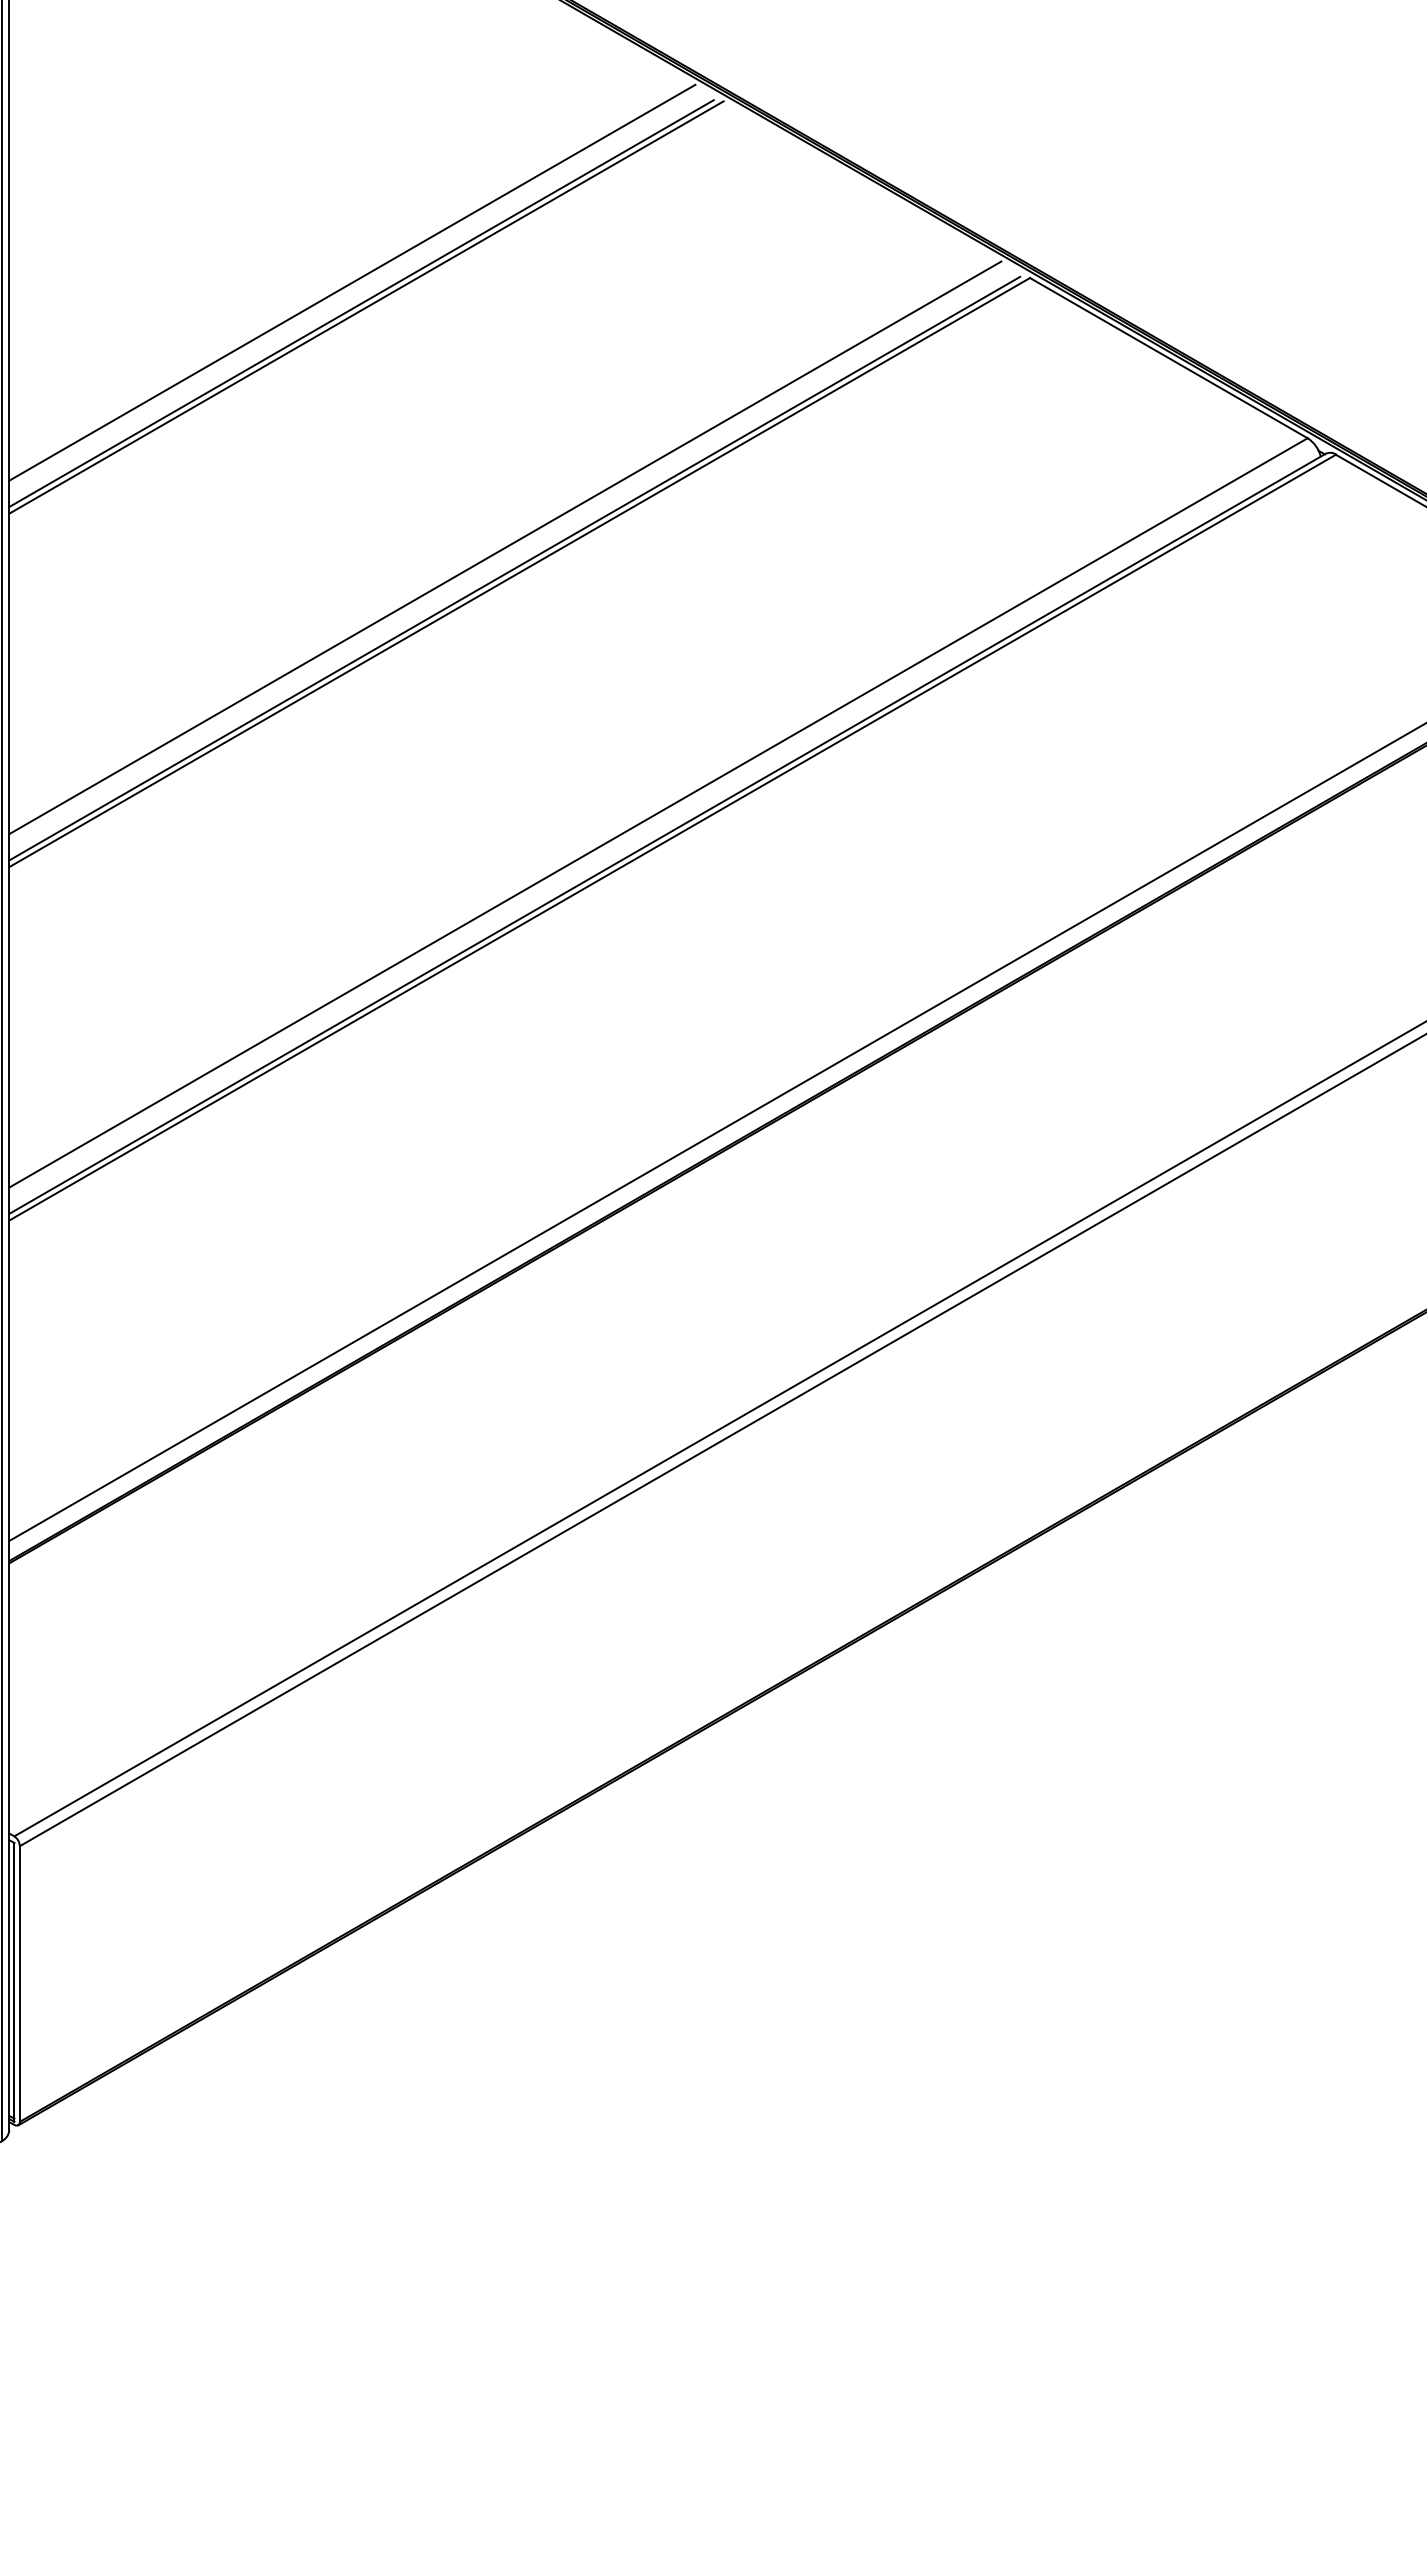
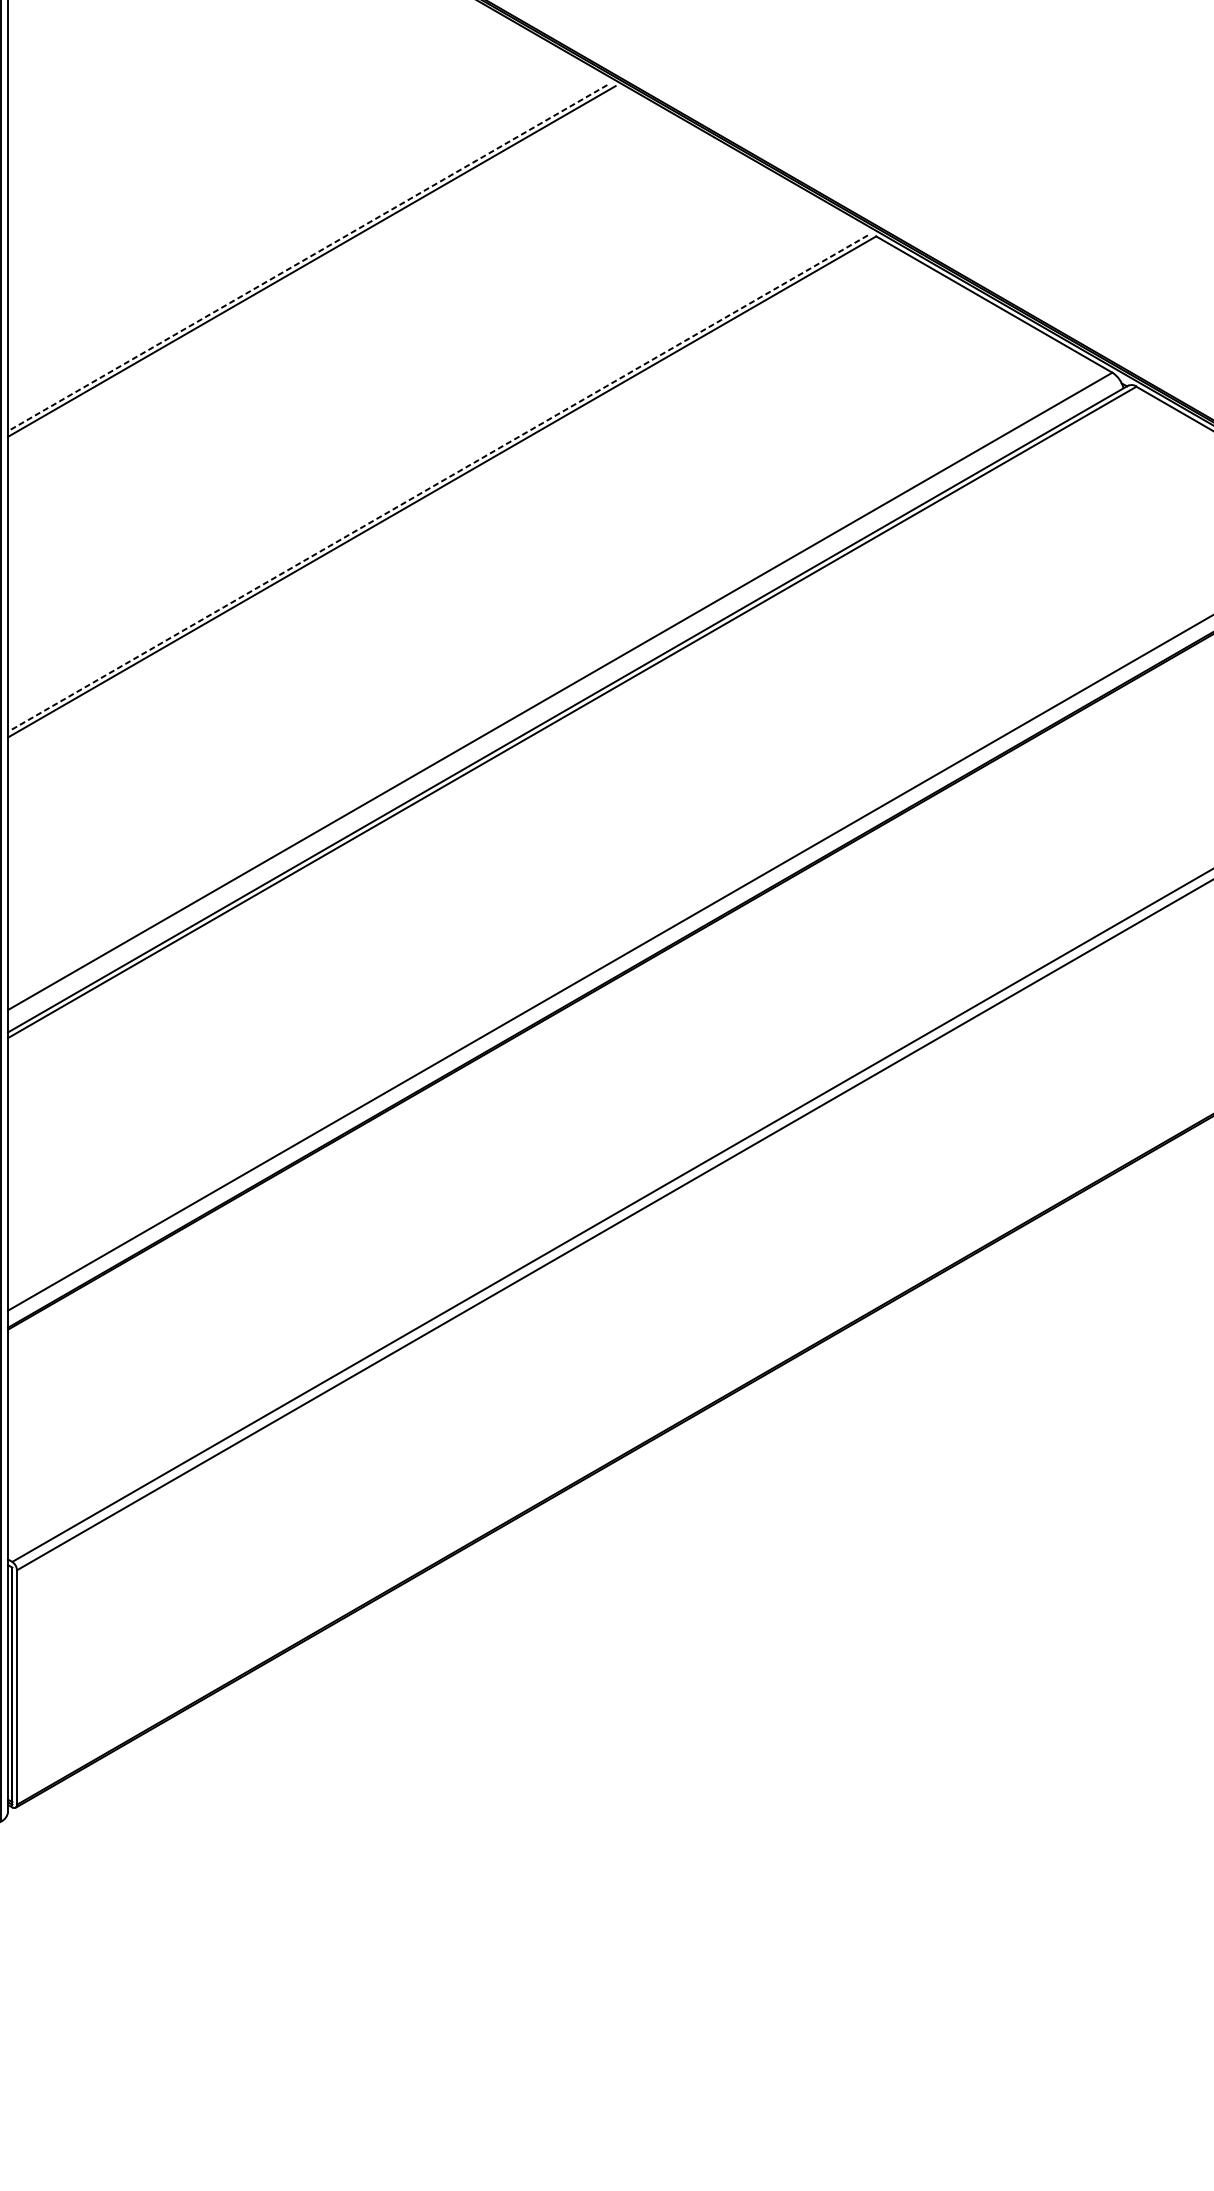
line: (352, 282) -> (299, 240), removed
line: (361, 303) -> (307, 258), solid -> dashed
line: (505, 547) -> (430, 465), removed
line: (514, 568) -> (437, 483), solid -> dashed

